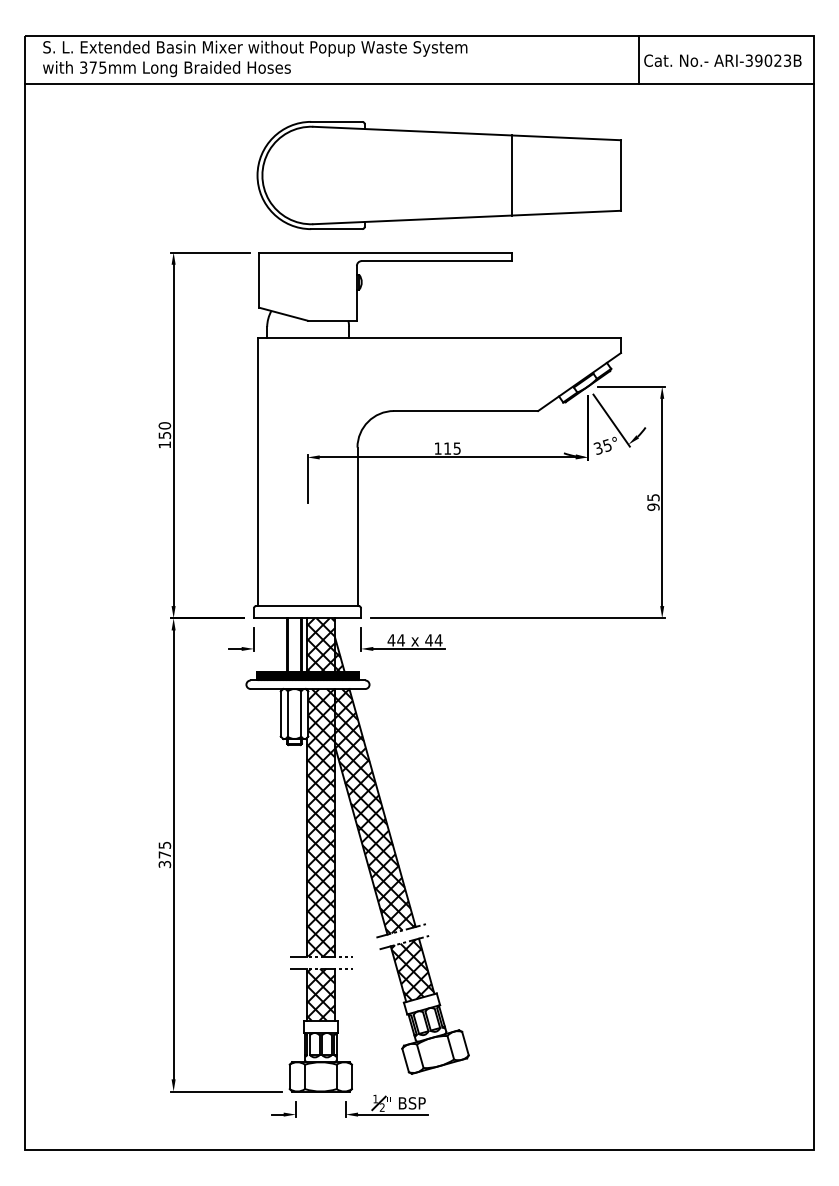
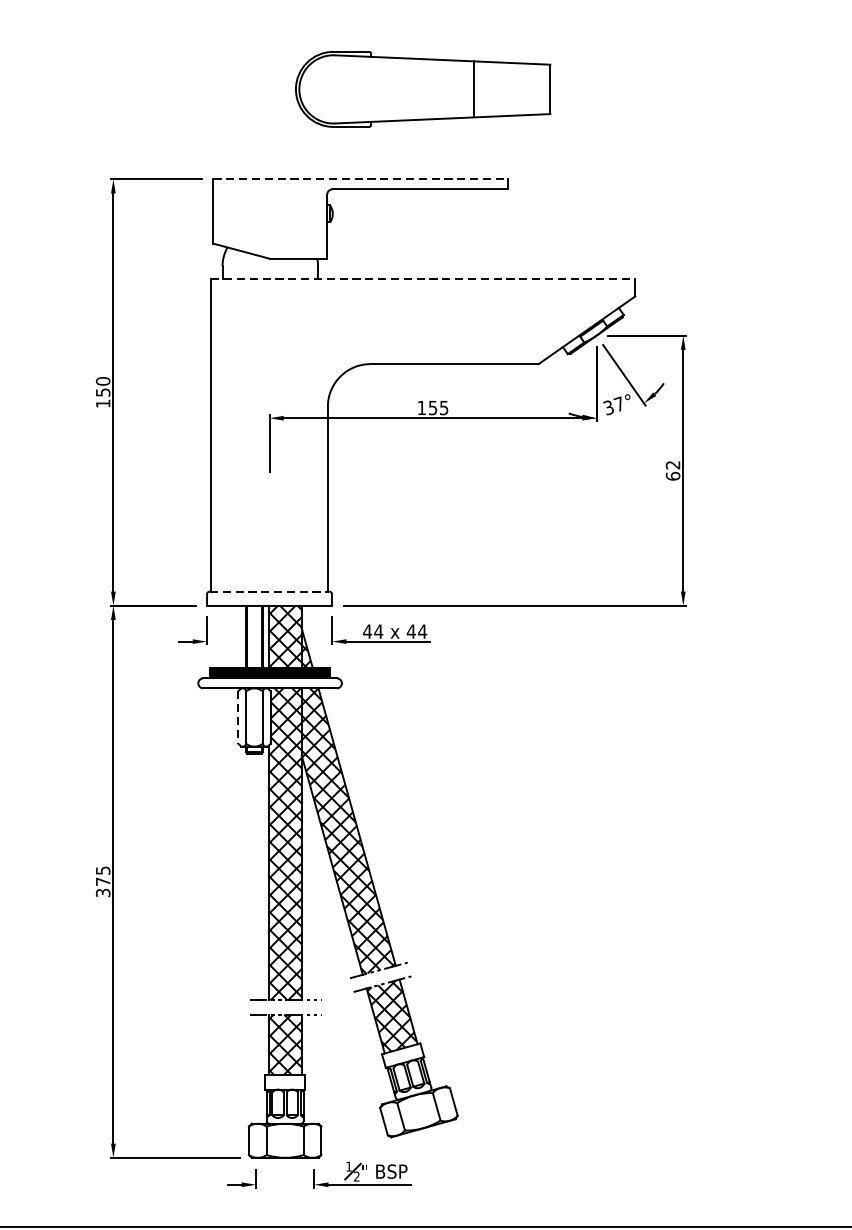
part: (438, 175) -> (422, 89), size x0.6
line: (386, 252) -> (361, 179), solid -> dashed
line: (439, 337) -> (423, 278), solid -> dashed
text: (606, 445) -> (618, 404), 35° -> 37°
text: (447, 448) -> (432, 407), 115 -> 155
text: (653, 502) -> (673, 470), 95 -> 62
line: (308, 606) -> (270, 592), solid -> dashed
line: (280, 714) -> (238, 718), solid -> dashed

